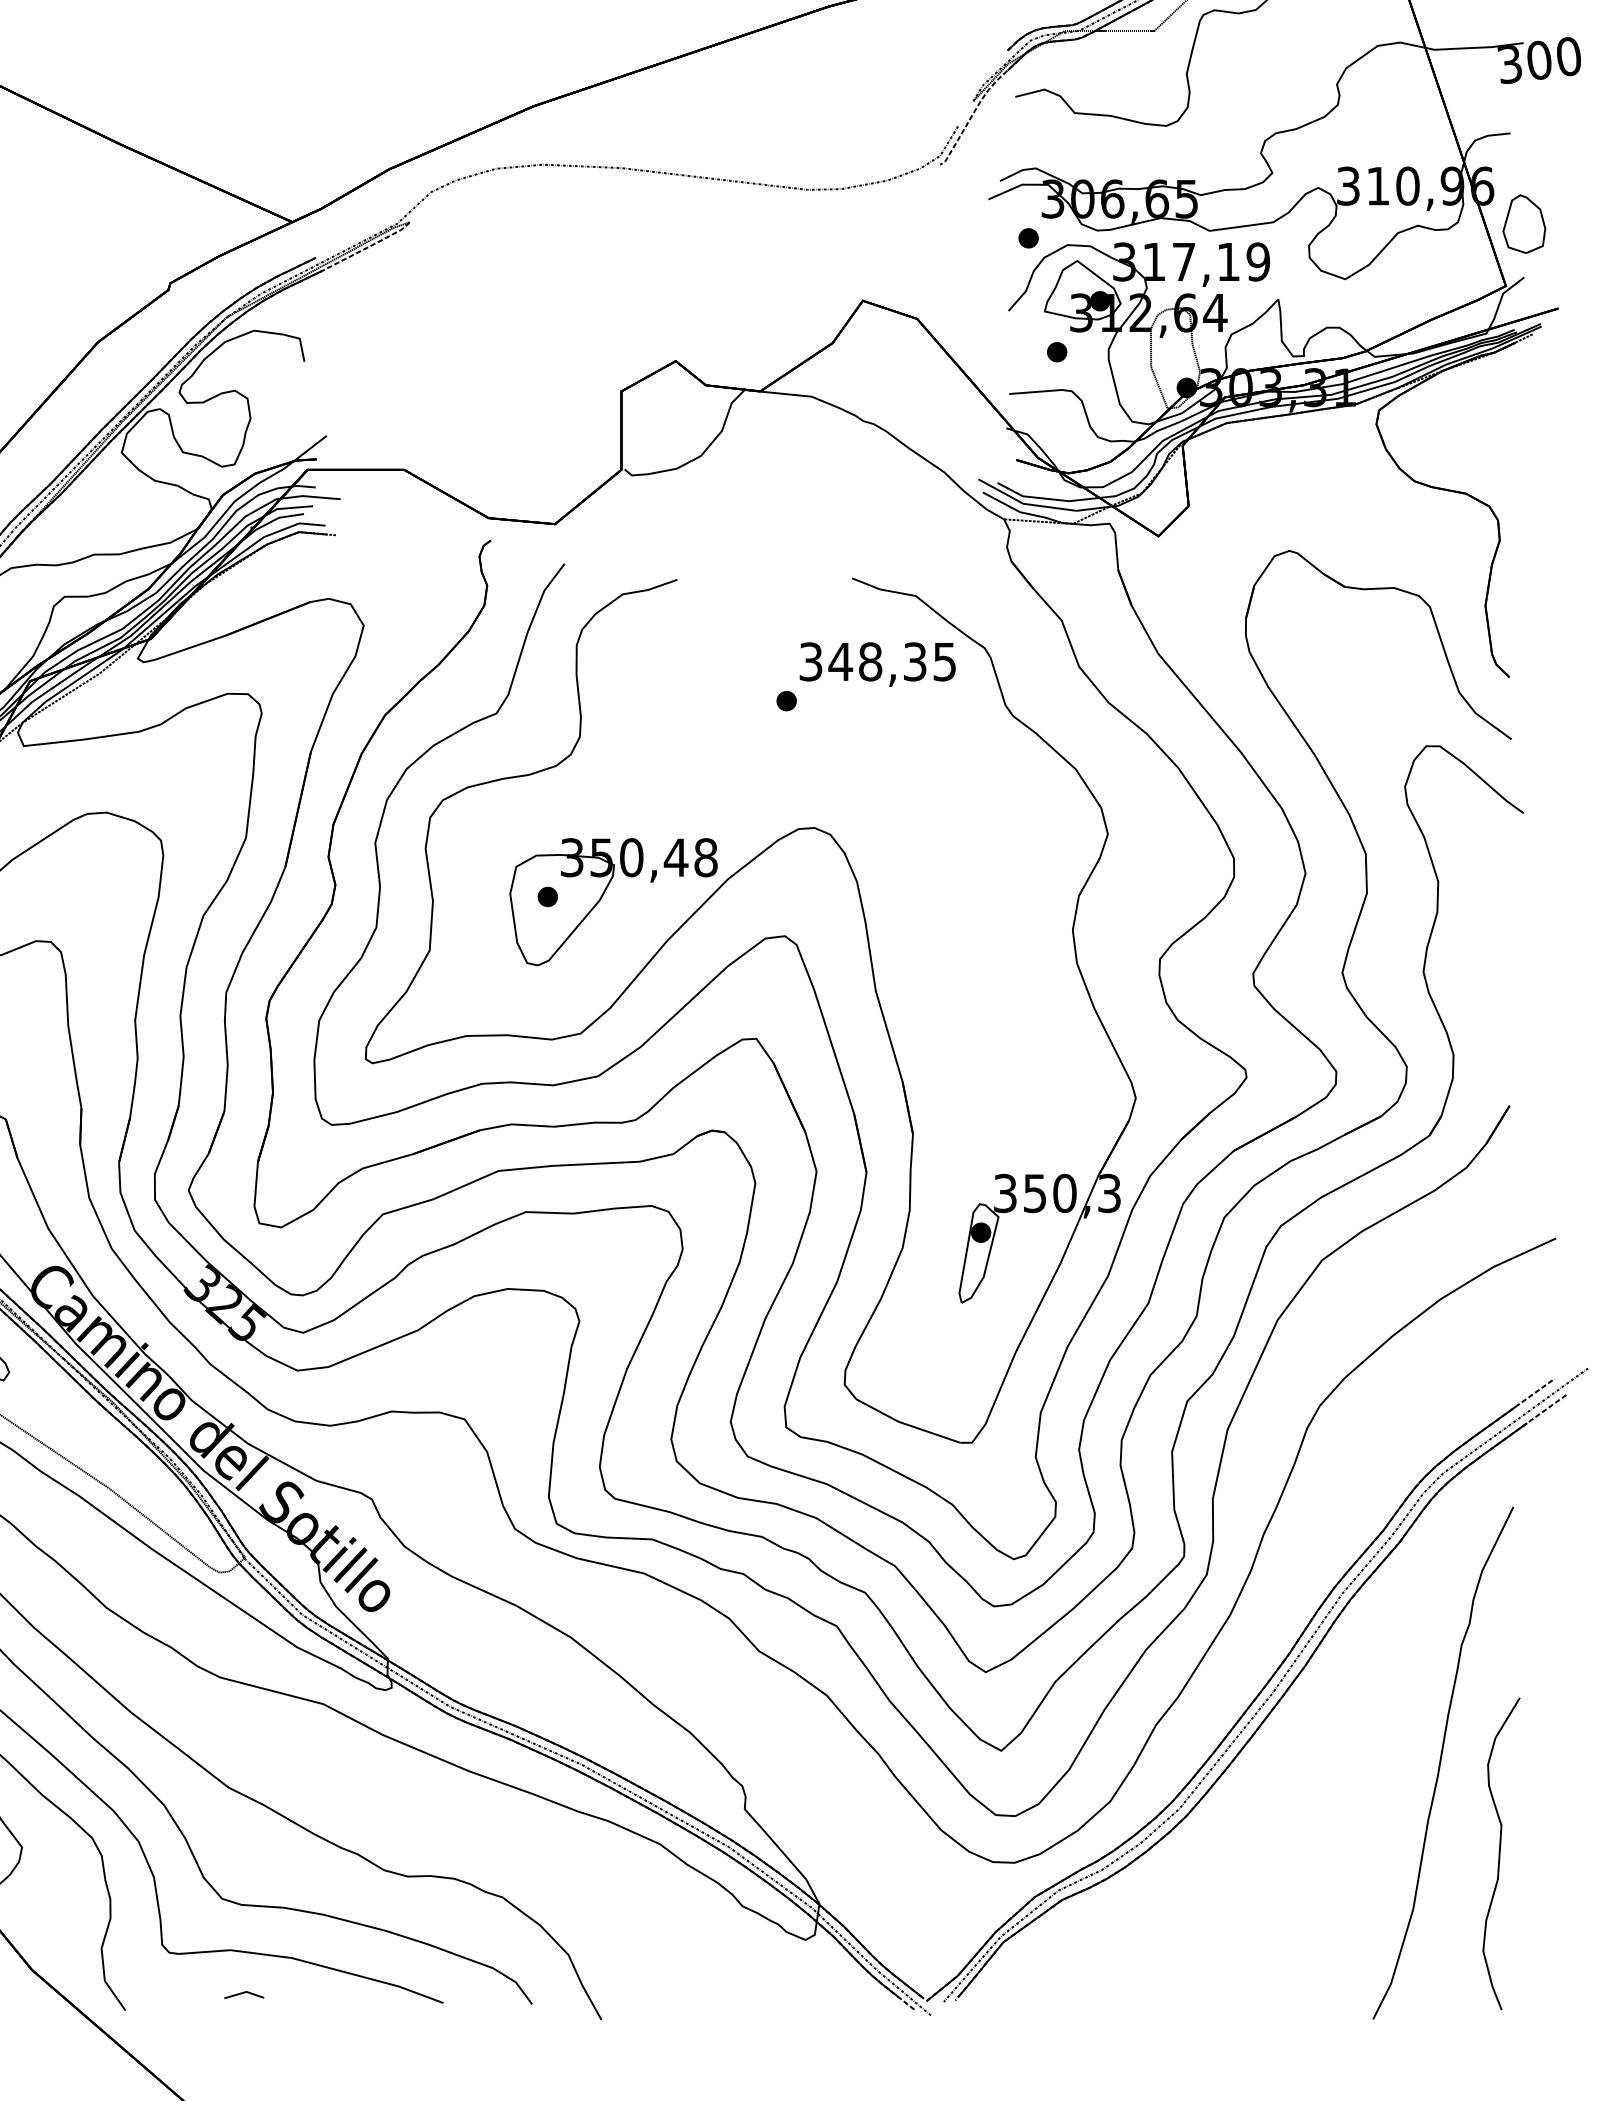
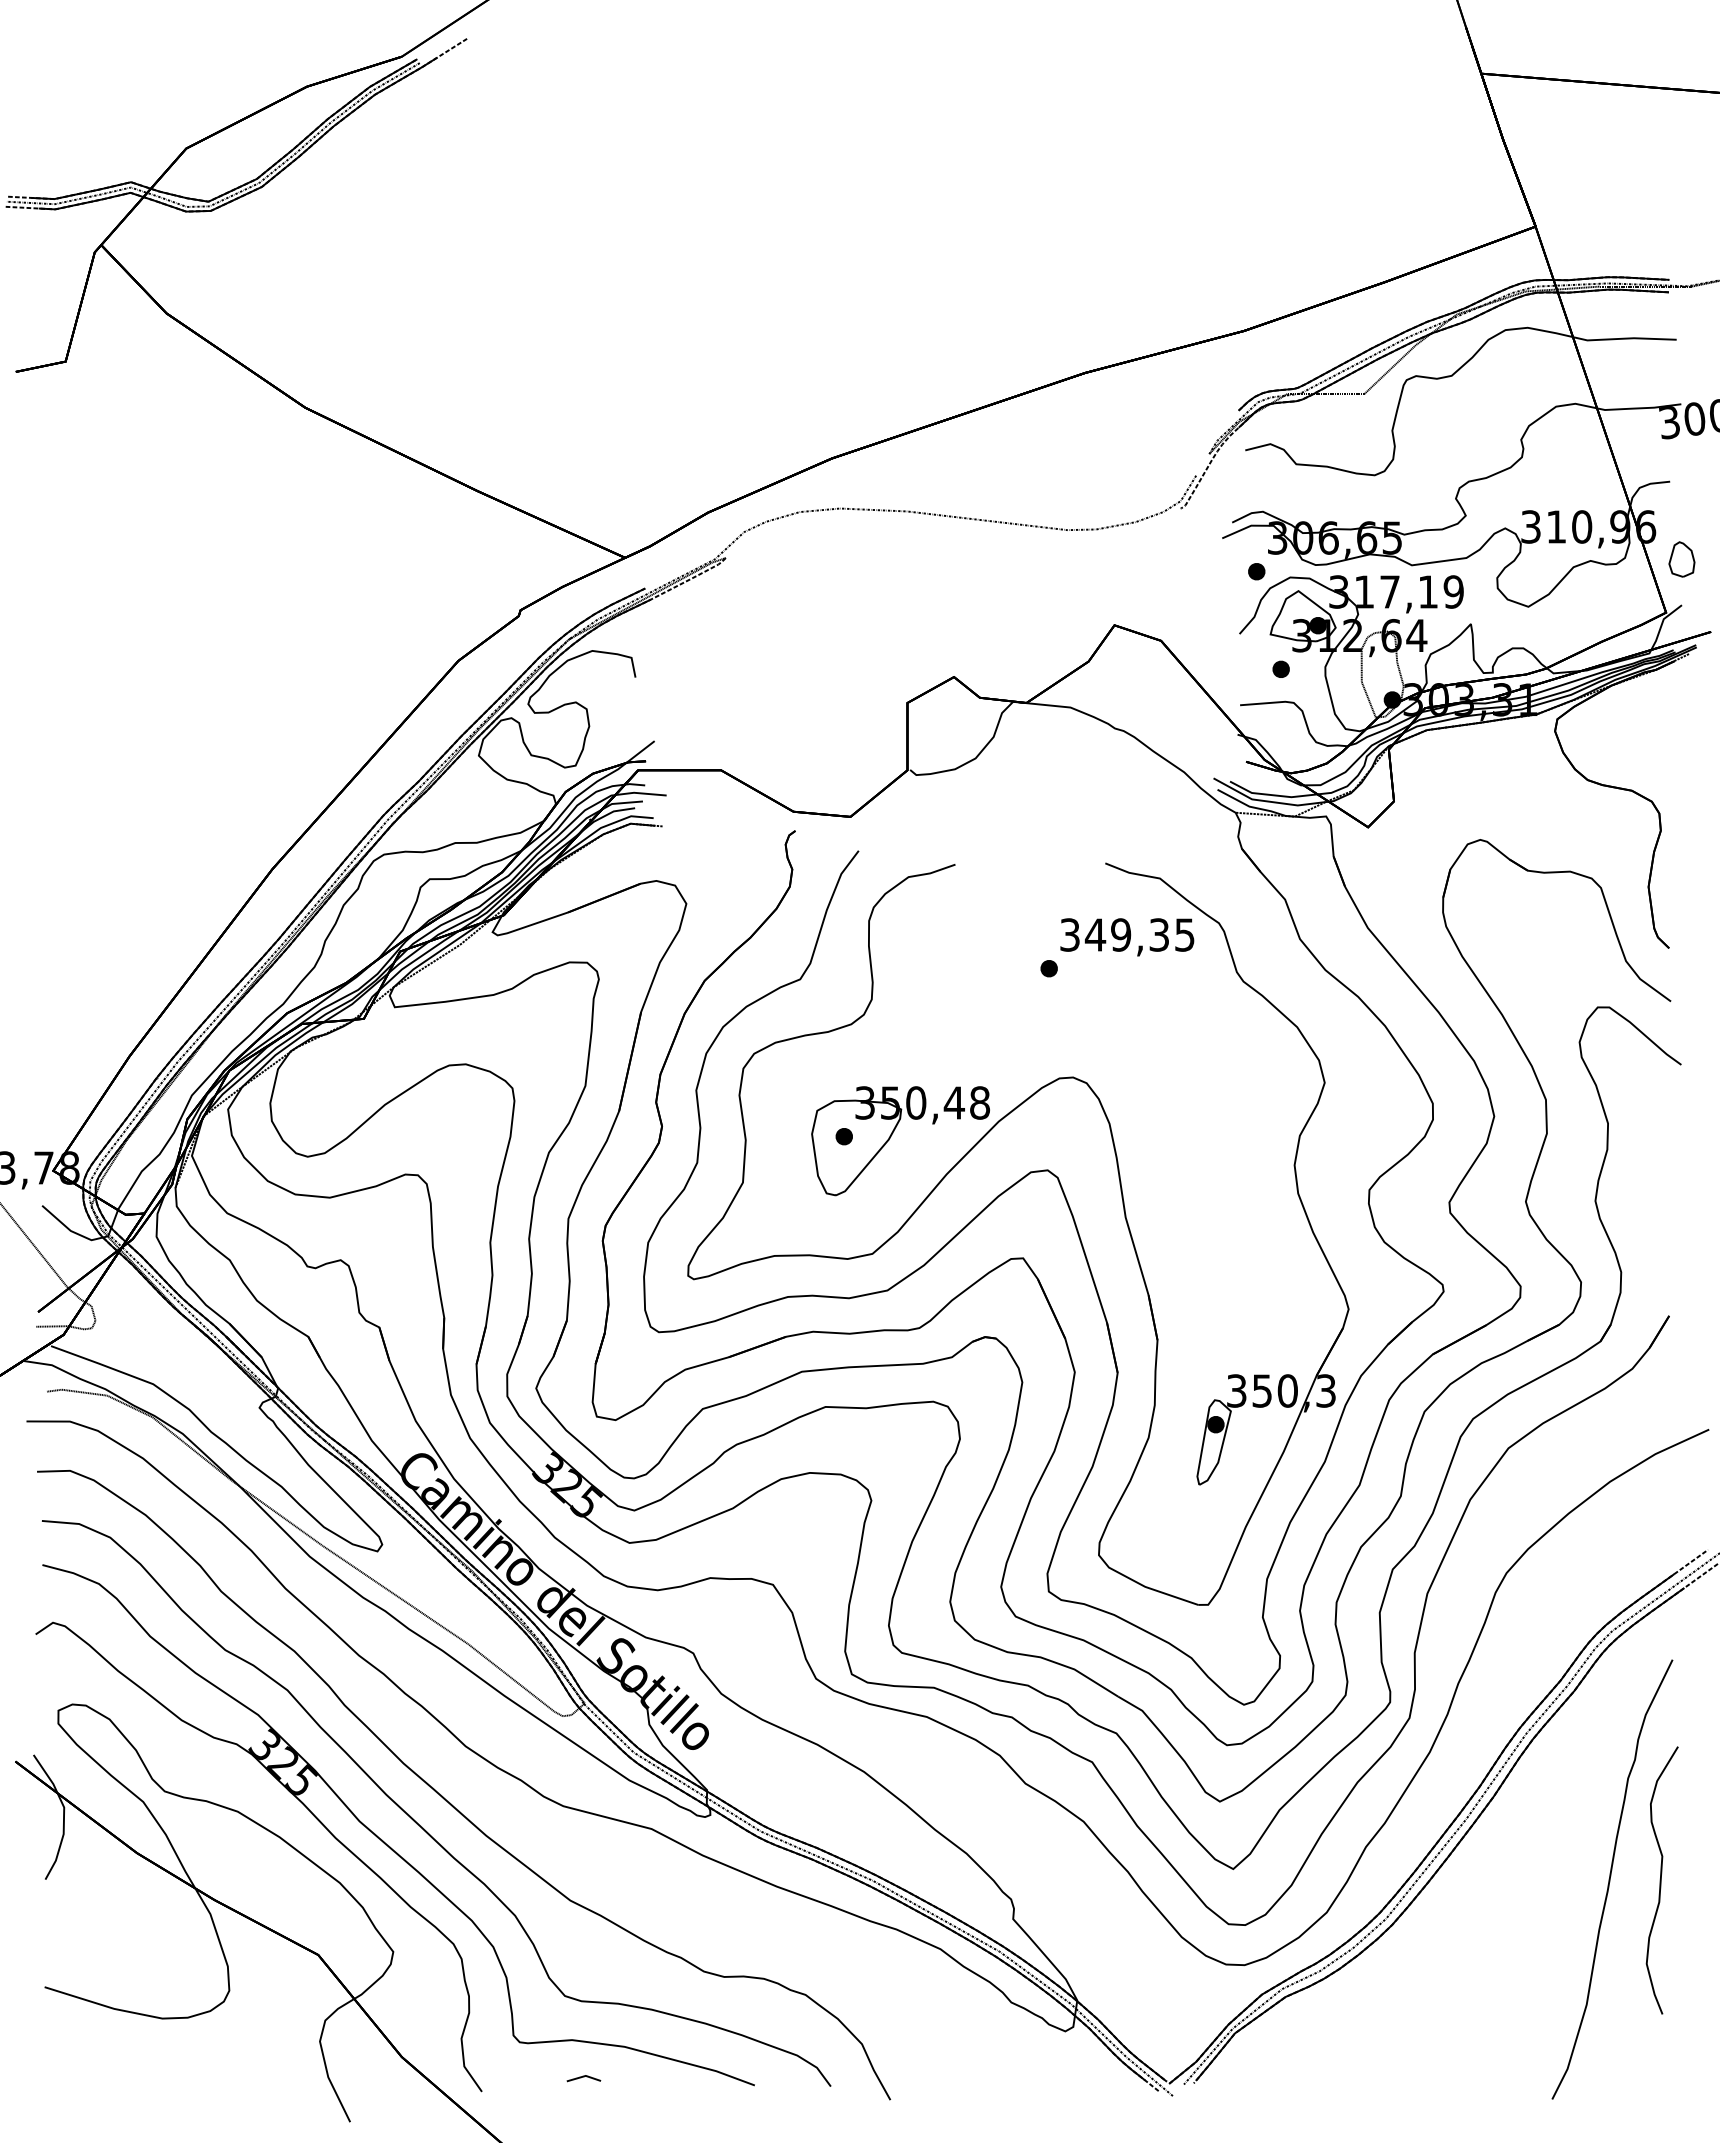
part: (1523, 224) -> (1681, 559), size x0.7
text: (870, 661) -> (1121, 934), 348,35 -> 349,35
curve: (1500, 1853) -> (1661, 1880), moved

